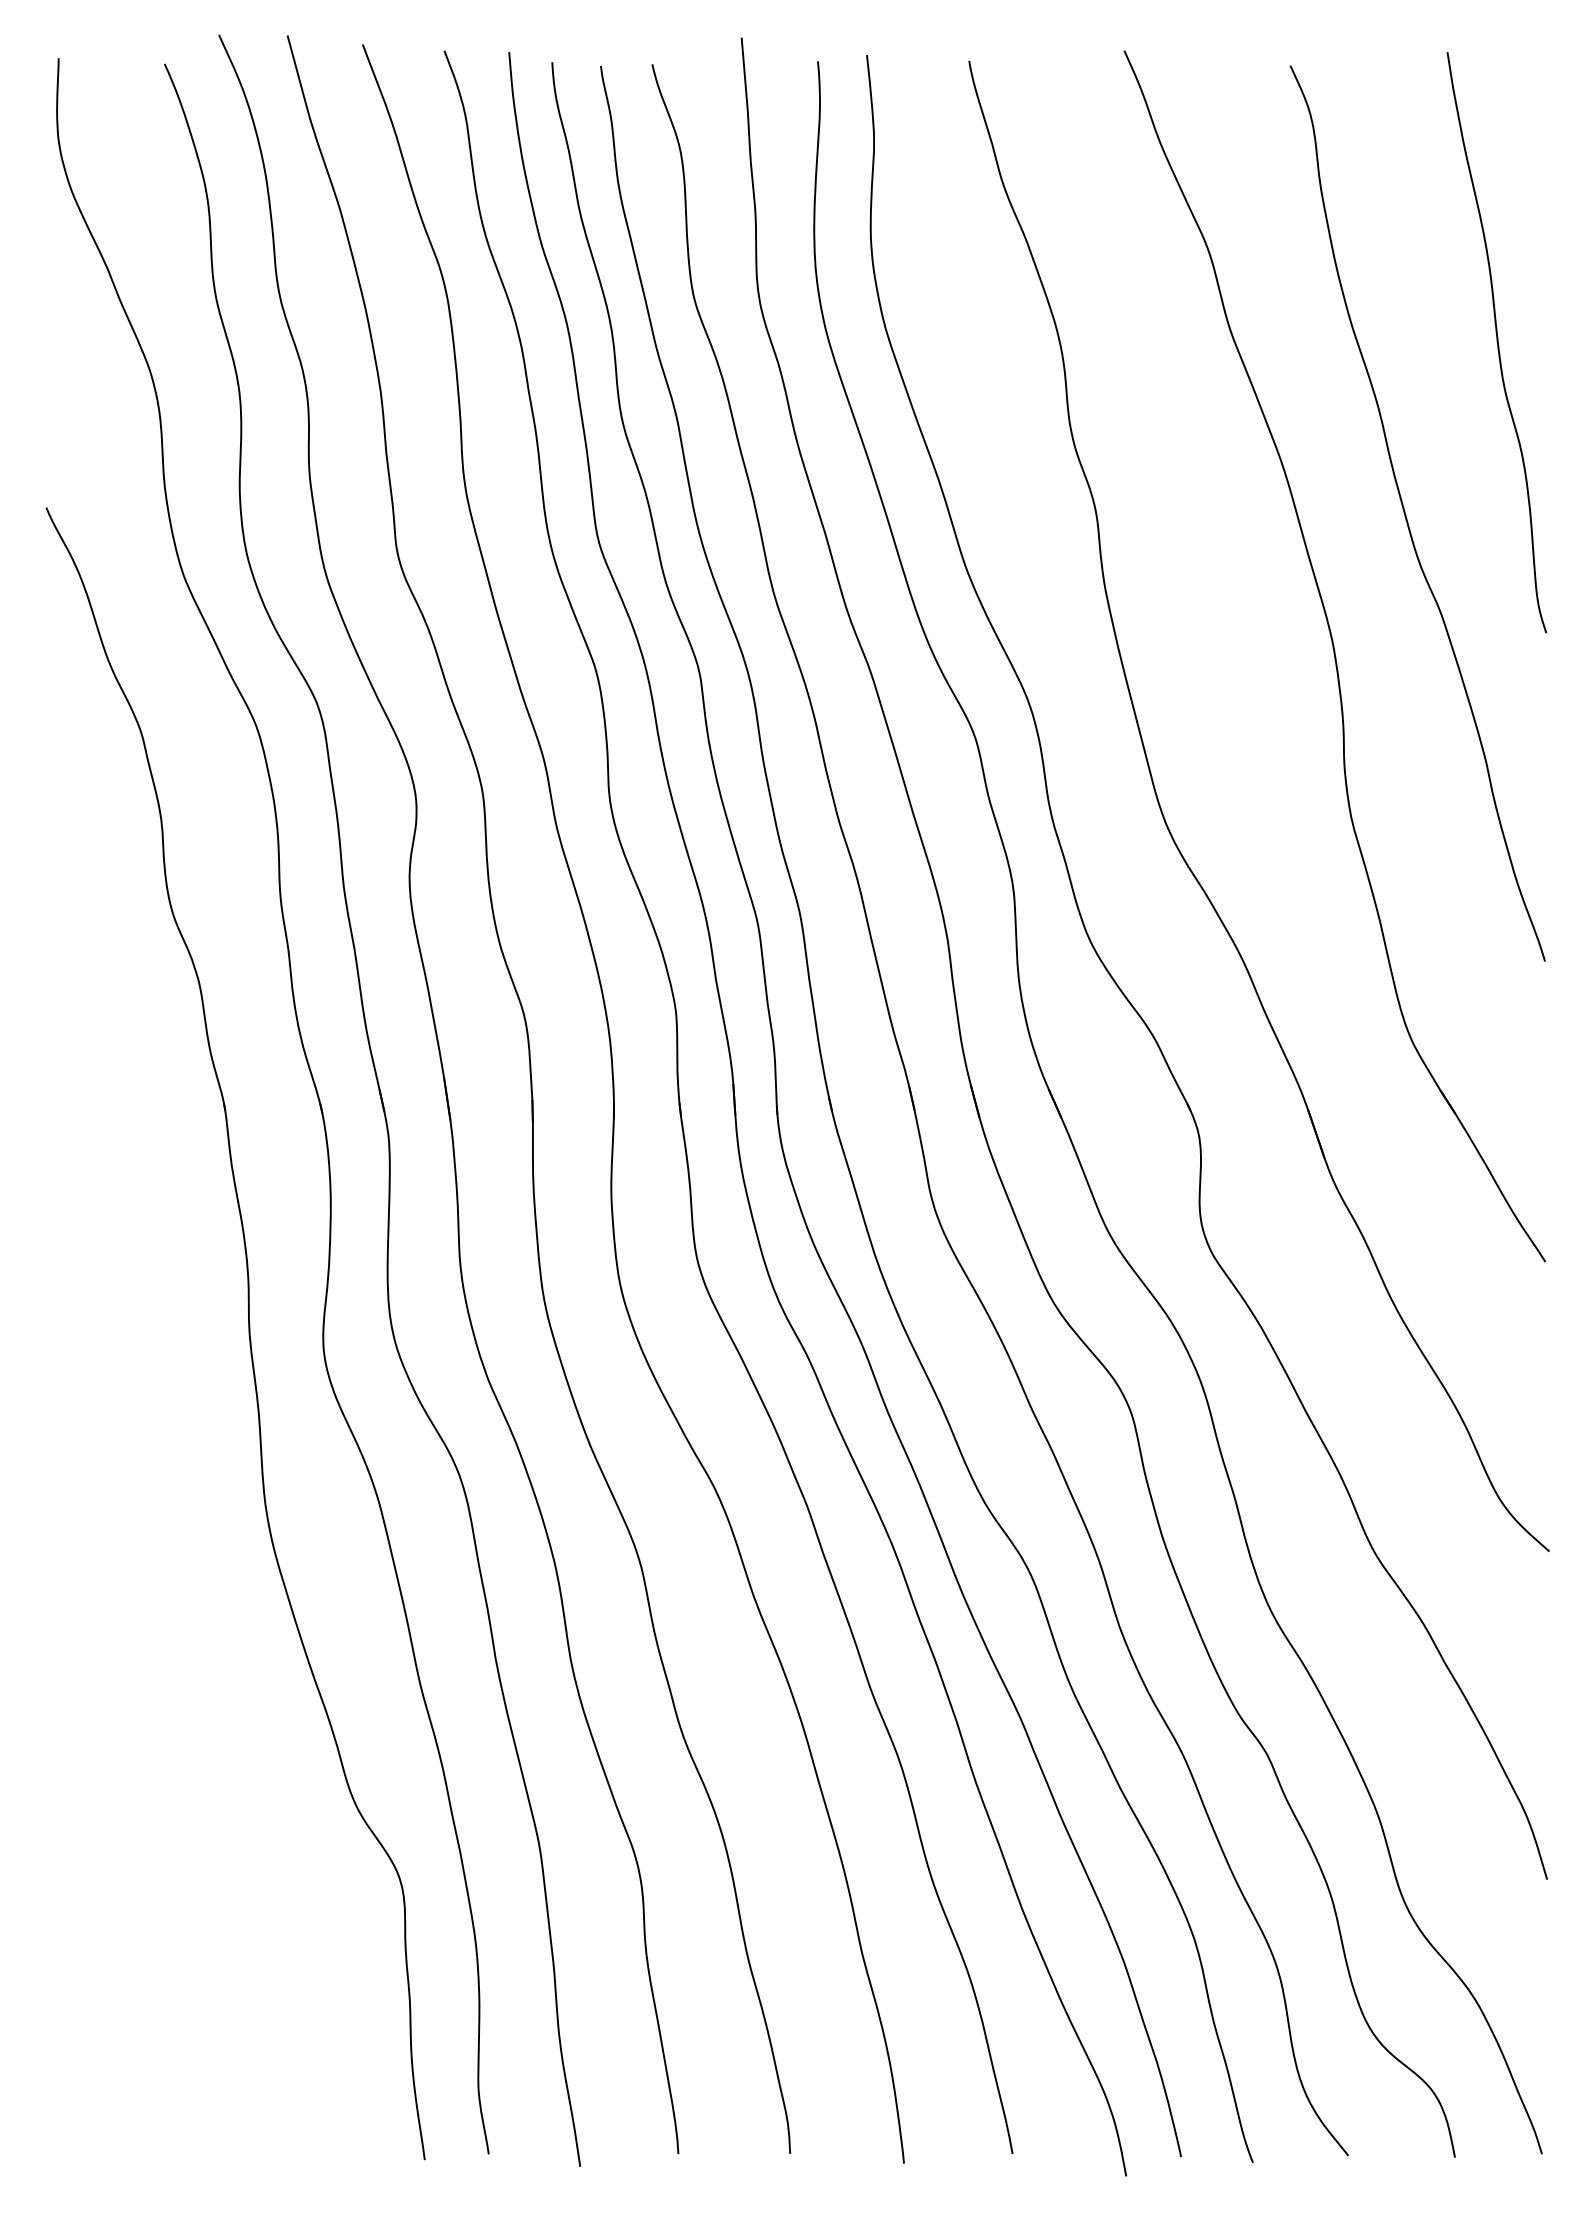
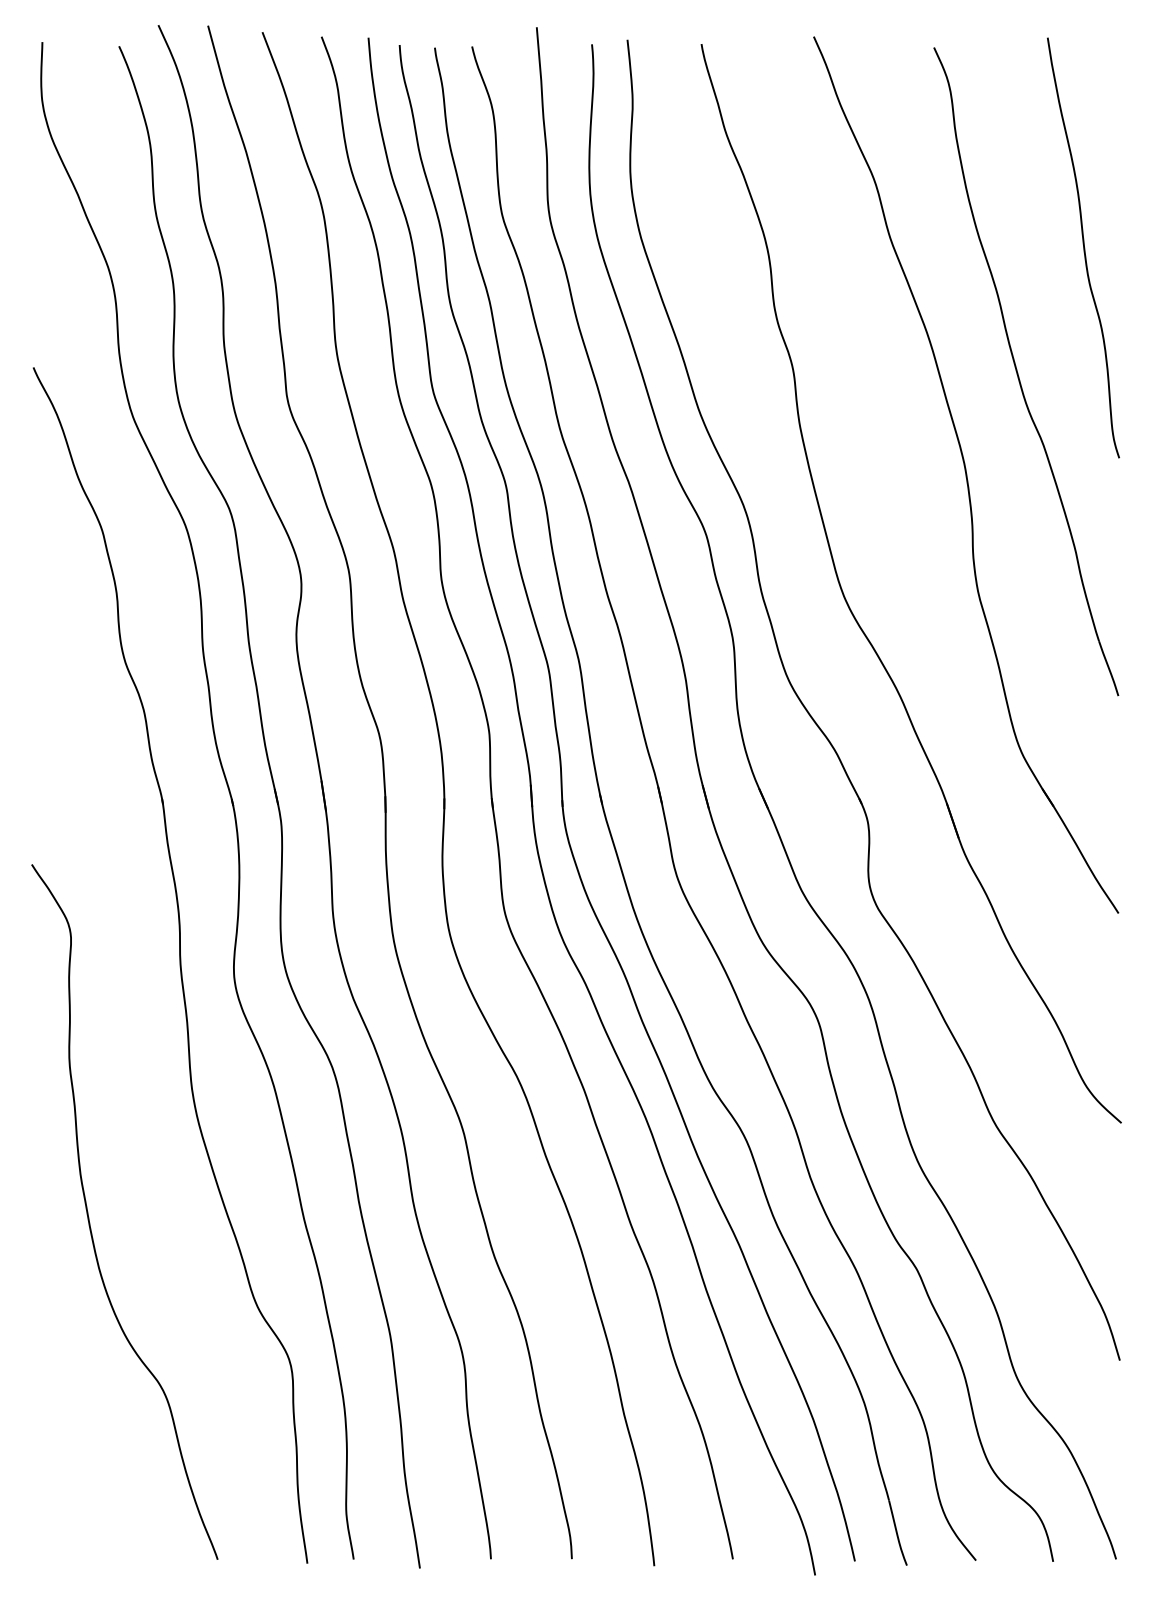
curve: (123, 1681) -> (89, 1217), added

